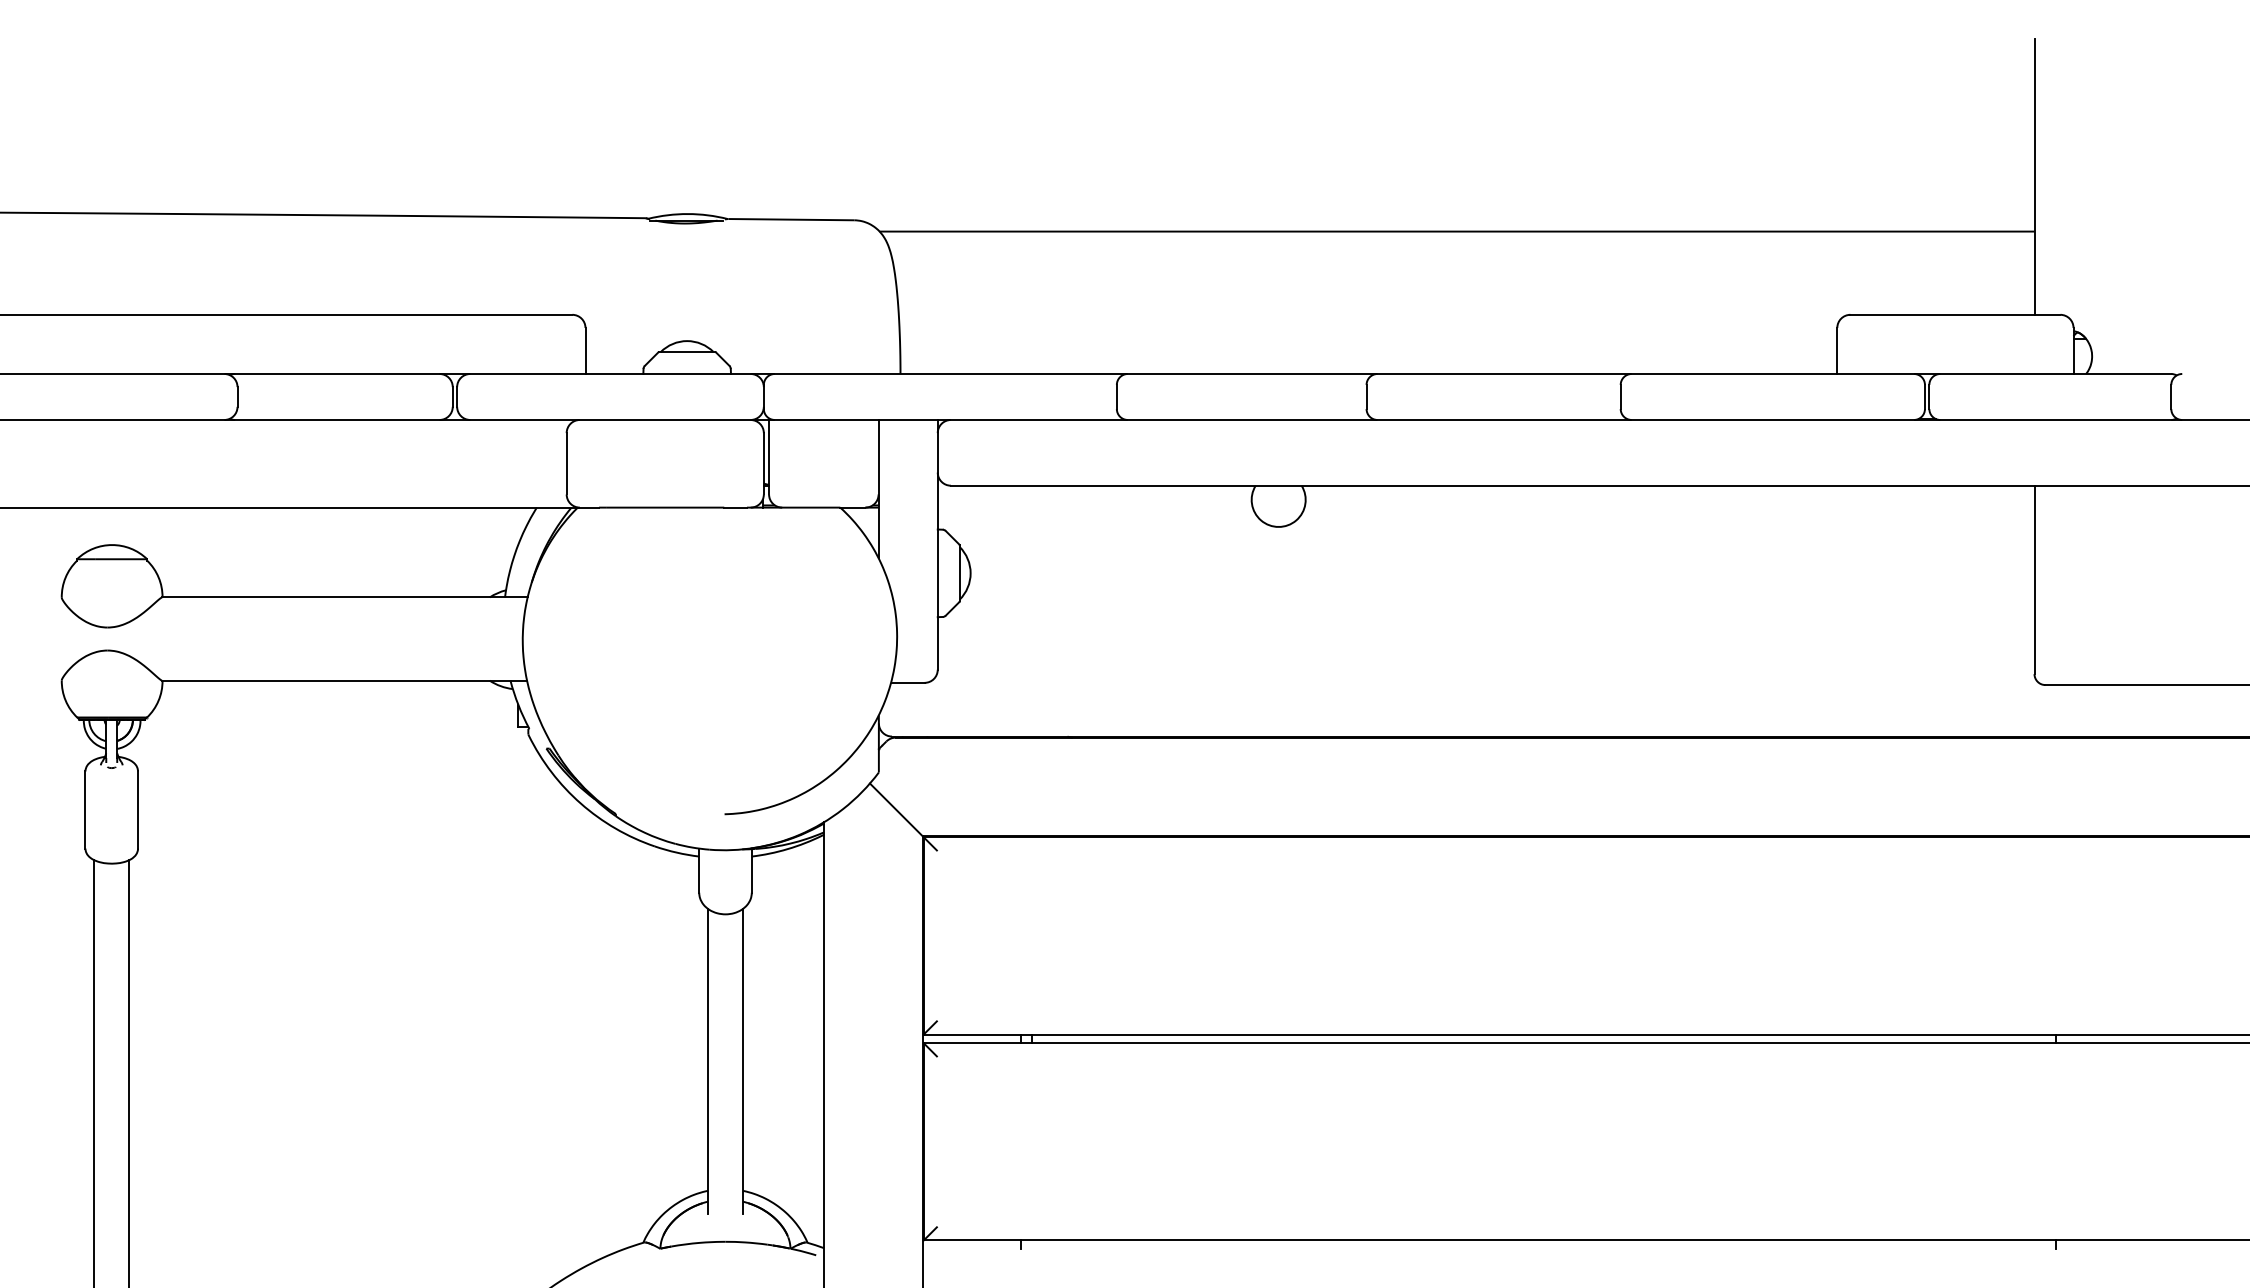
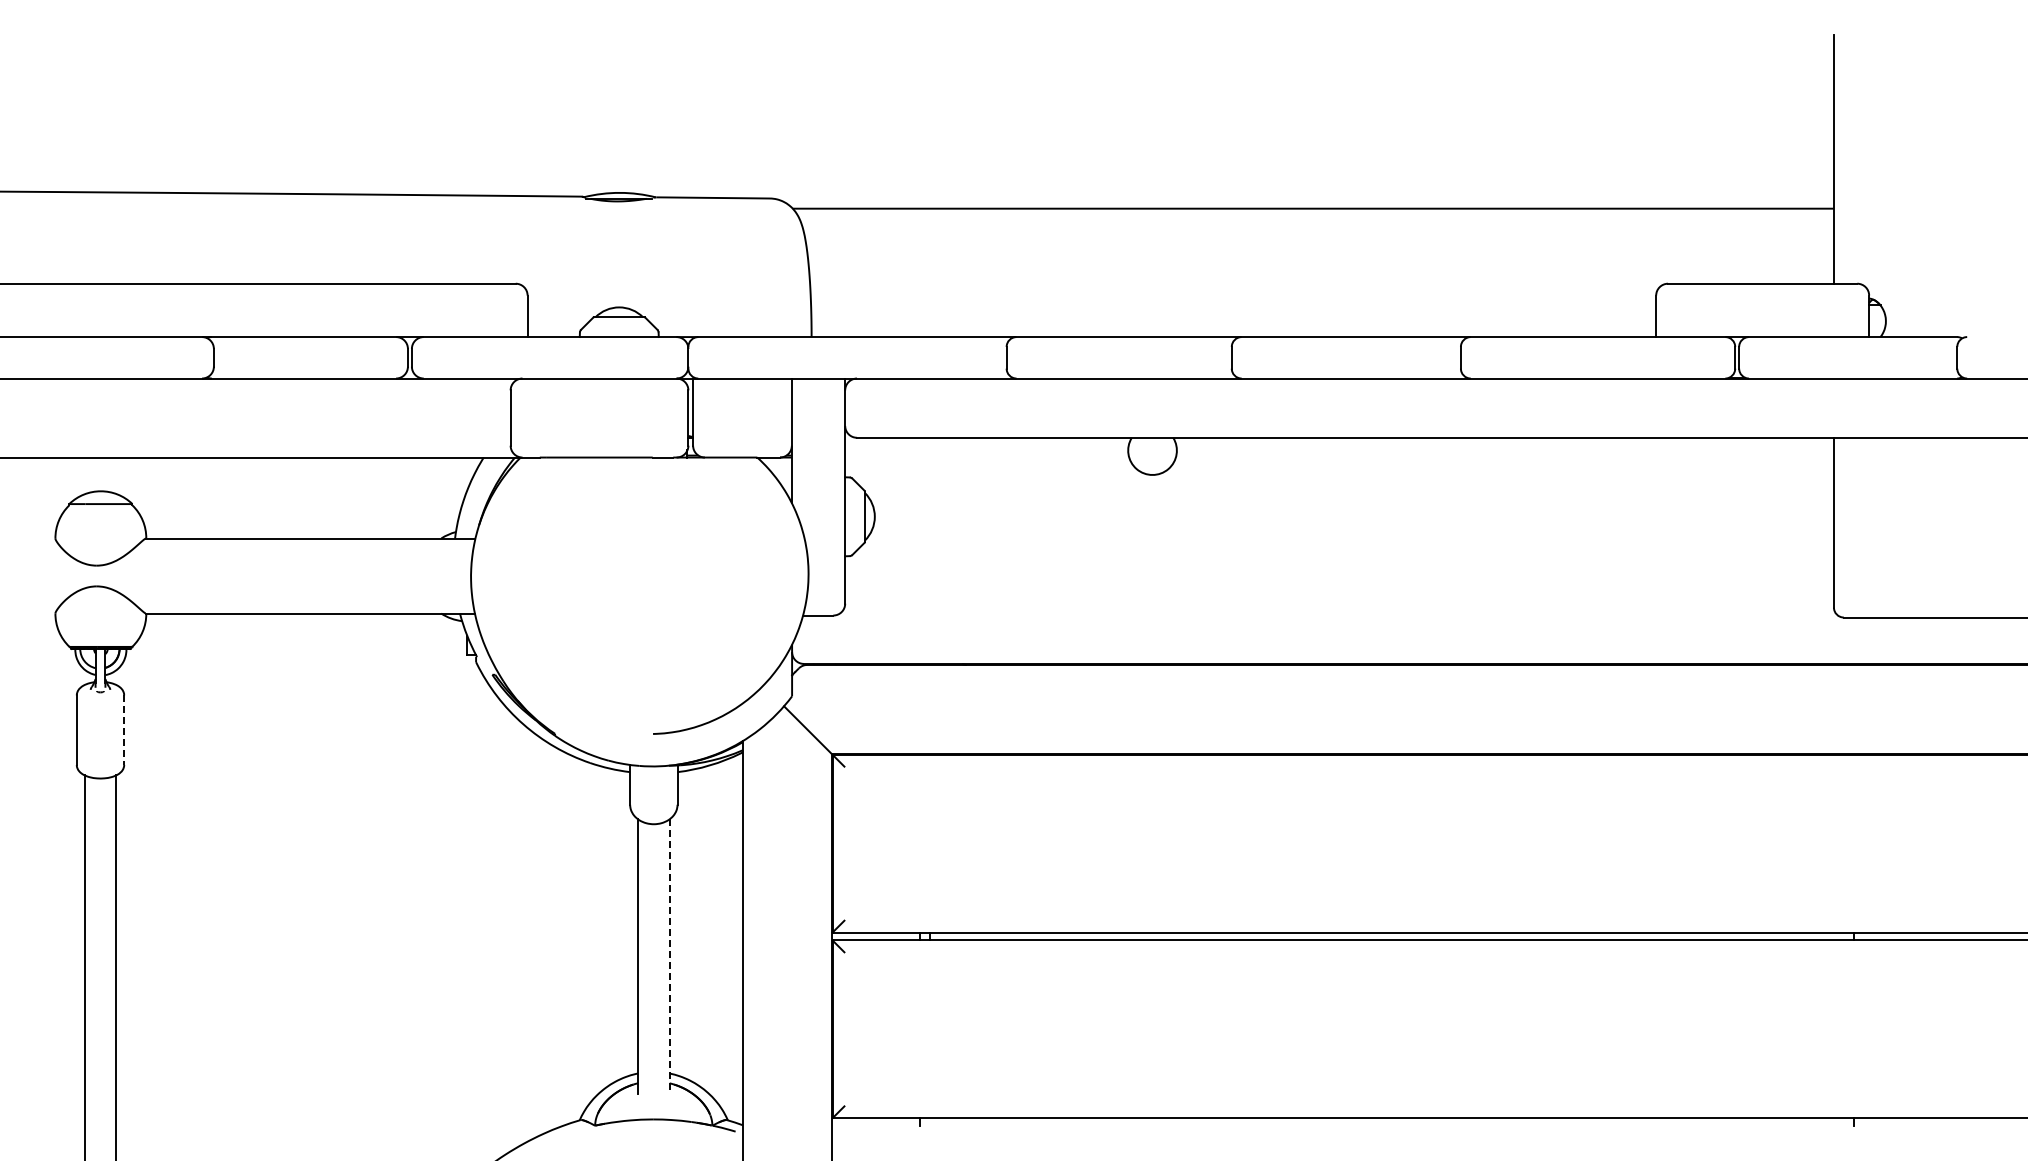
line: (138, 810) -> (124, 730), solid -> dashed
line: (742, 1062) -> (669, 957), solid -> dashed

